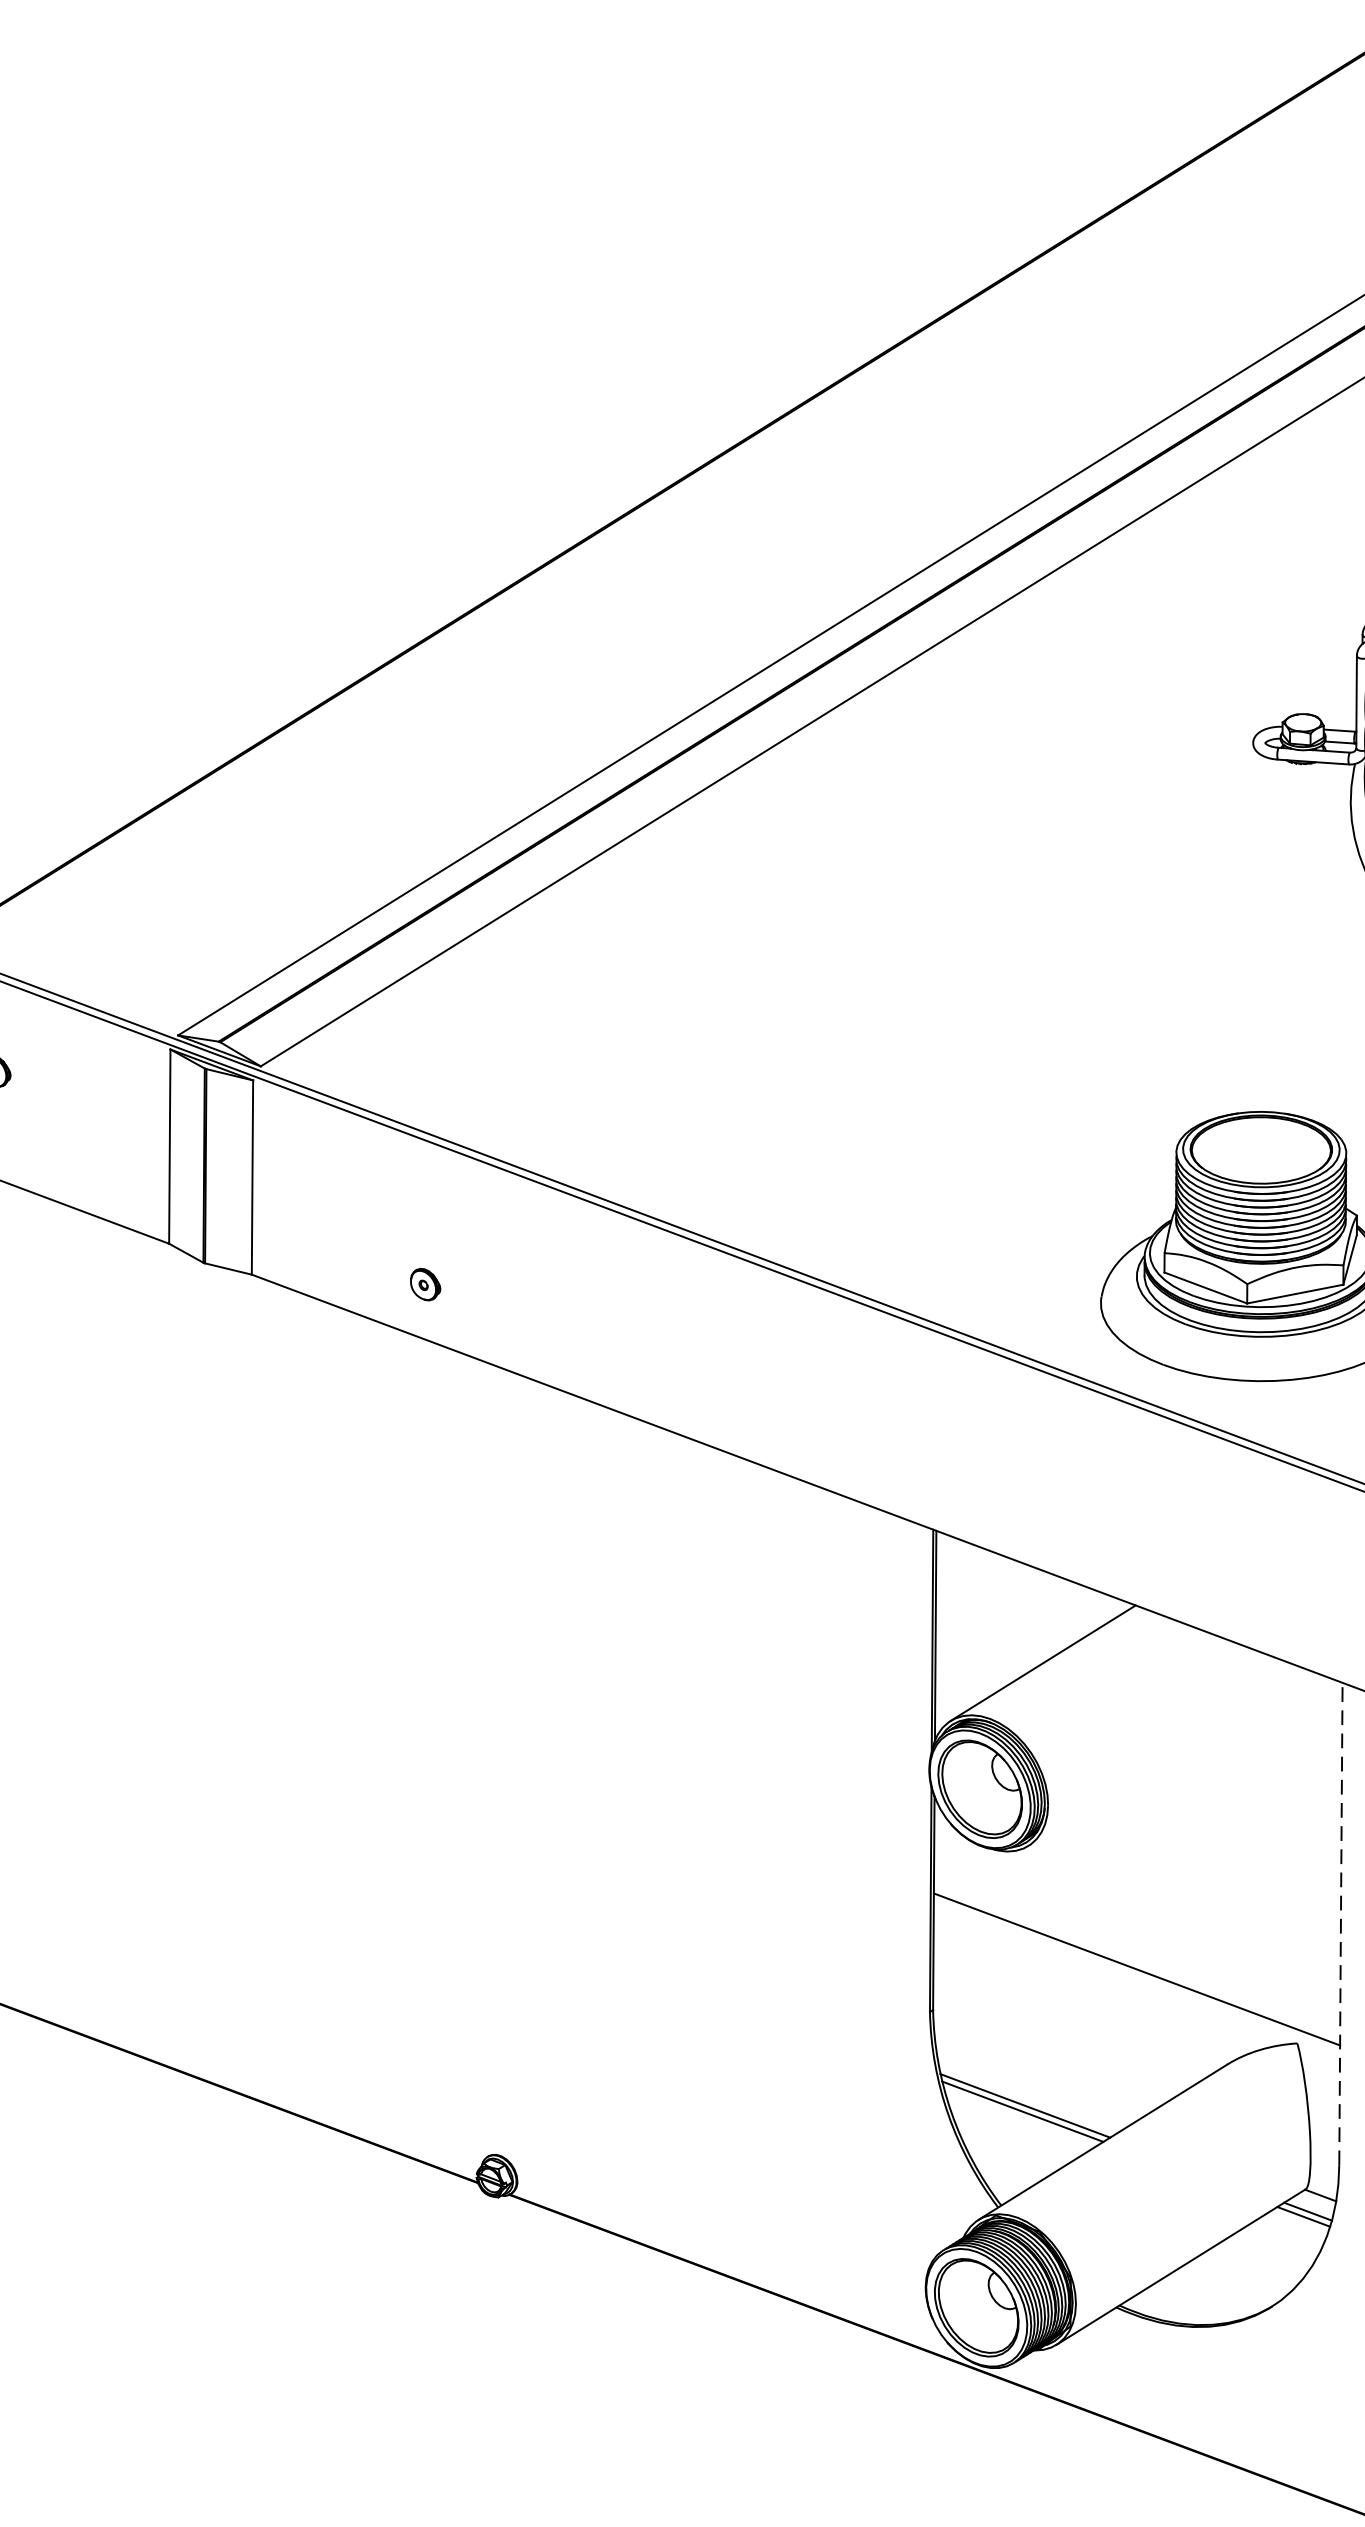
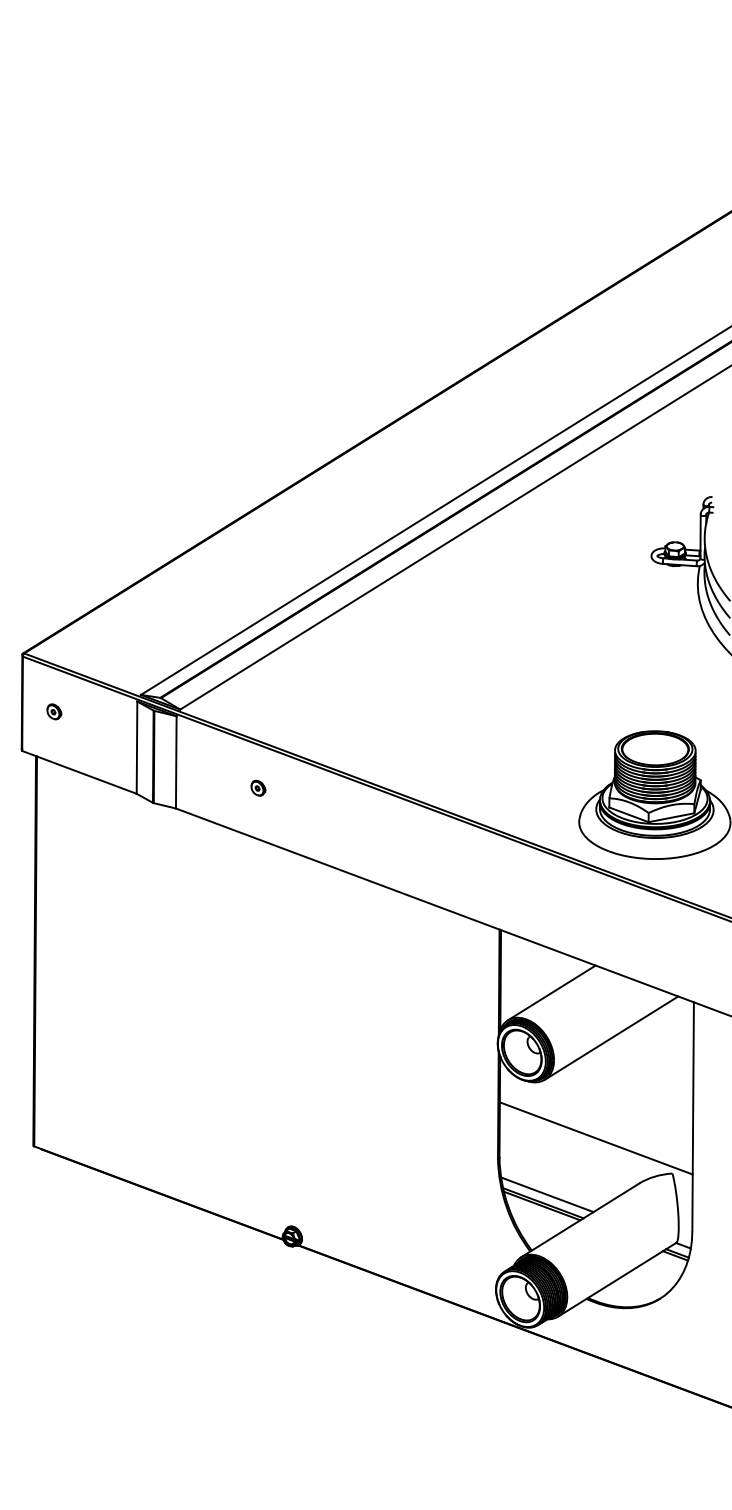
part: (425, 1283) -> (258, 787), moved
line: (1169, 1756) -> (611, 1037), added
line: (1341, 1923) -> (693, 1116), dashed -> solid
line: (1032, 2087) -> (546, 1194), added

